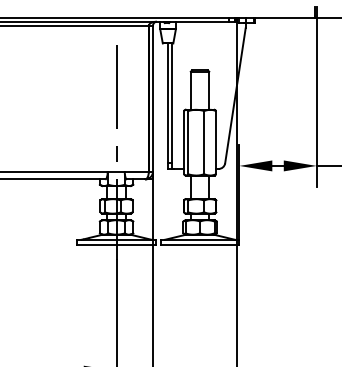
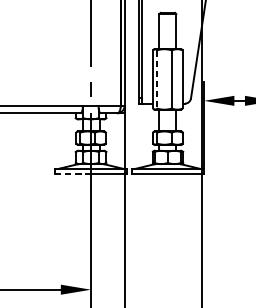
line: (188, 142) -> (157, 79), solid -> dashed
line: (96, 245) -> (72, 174), solid -> dashed

